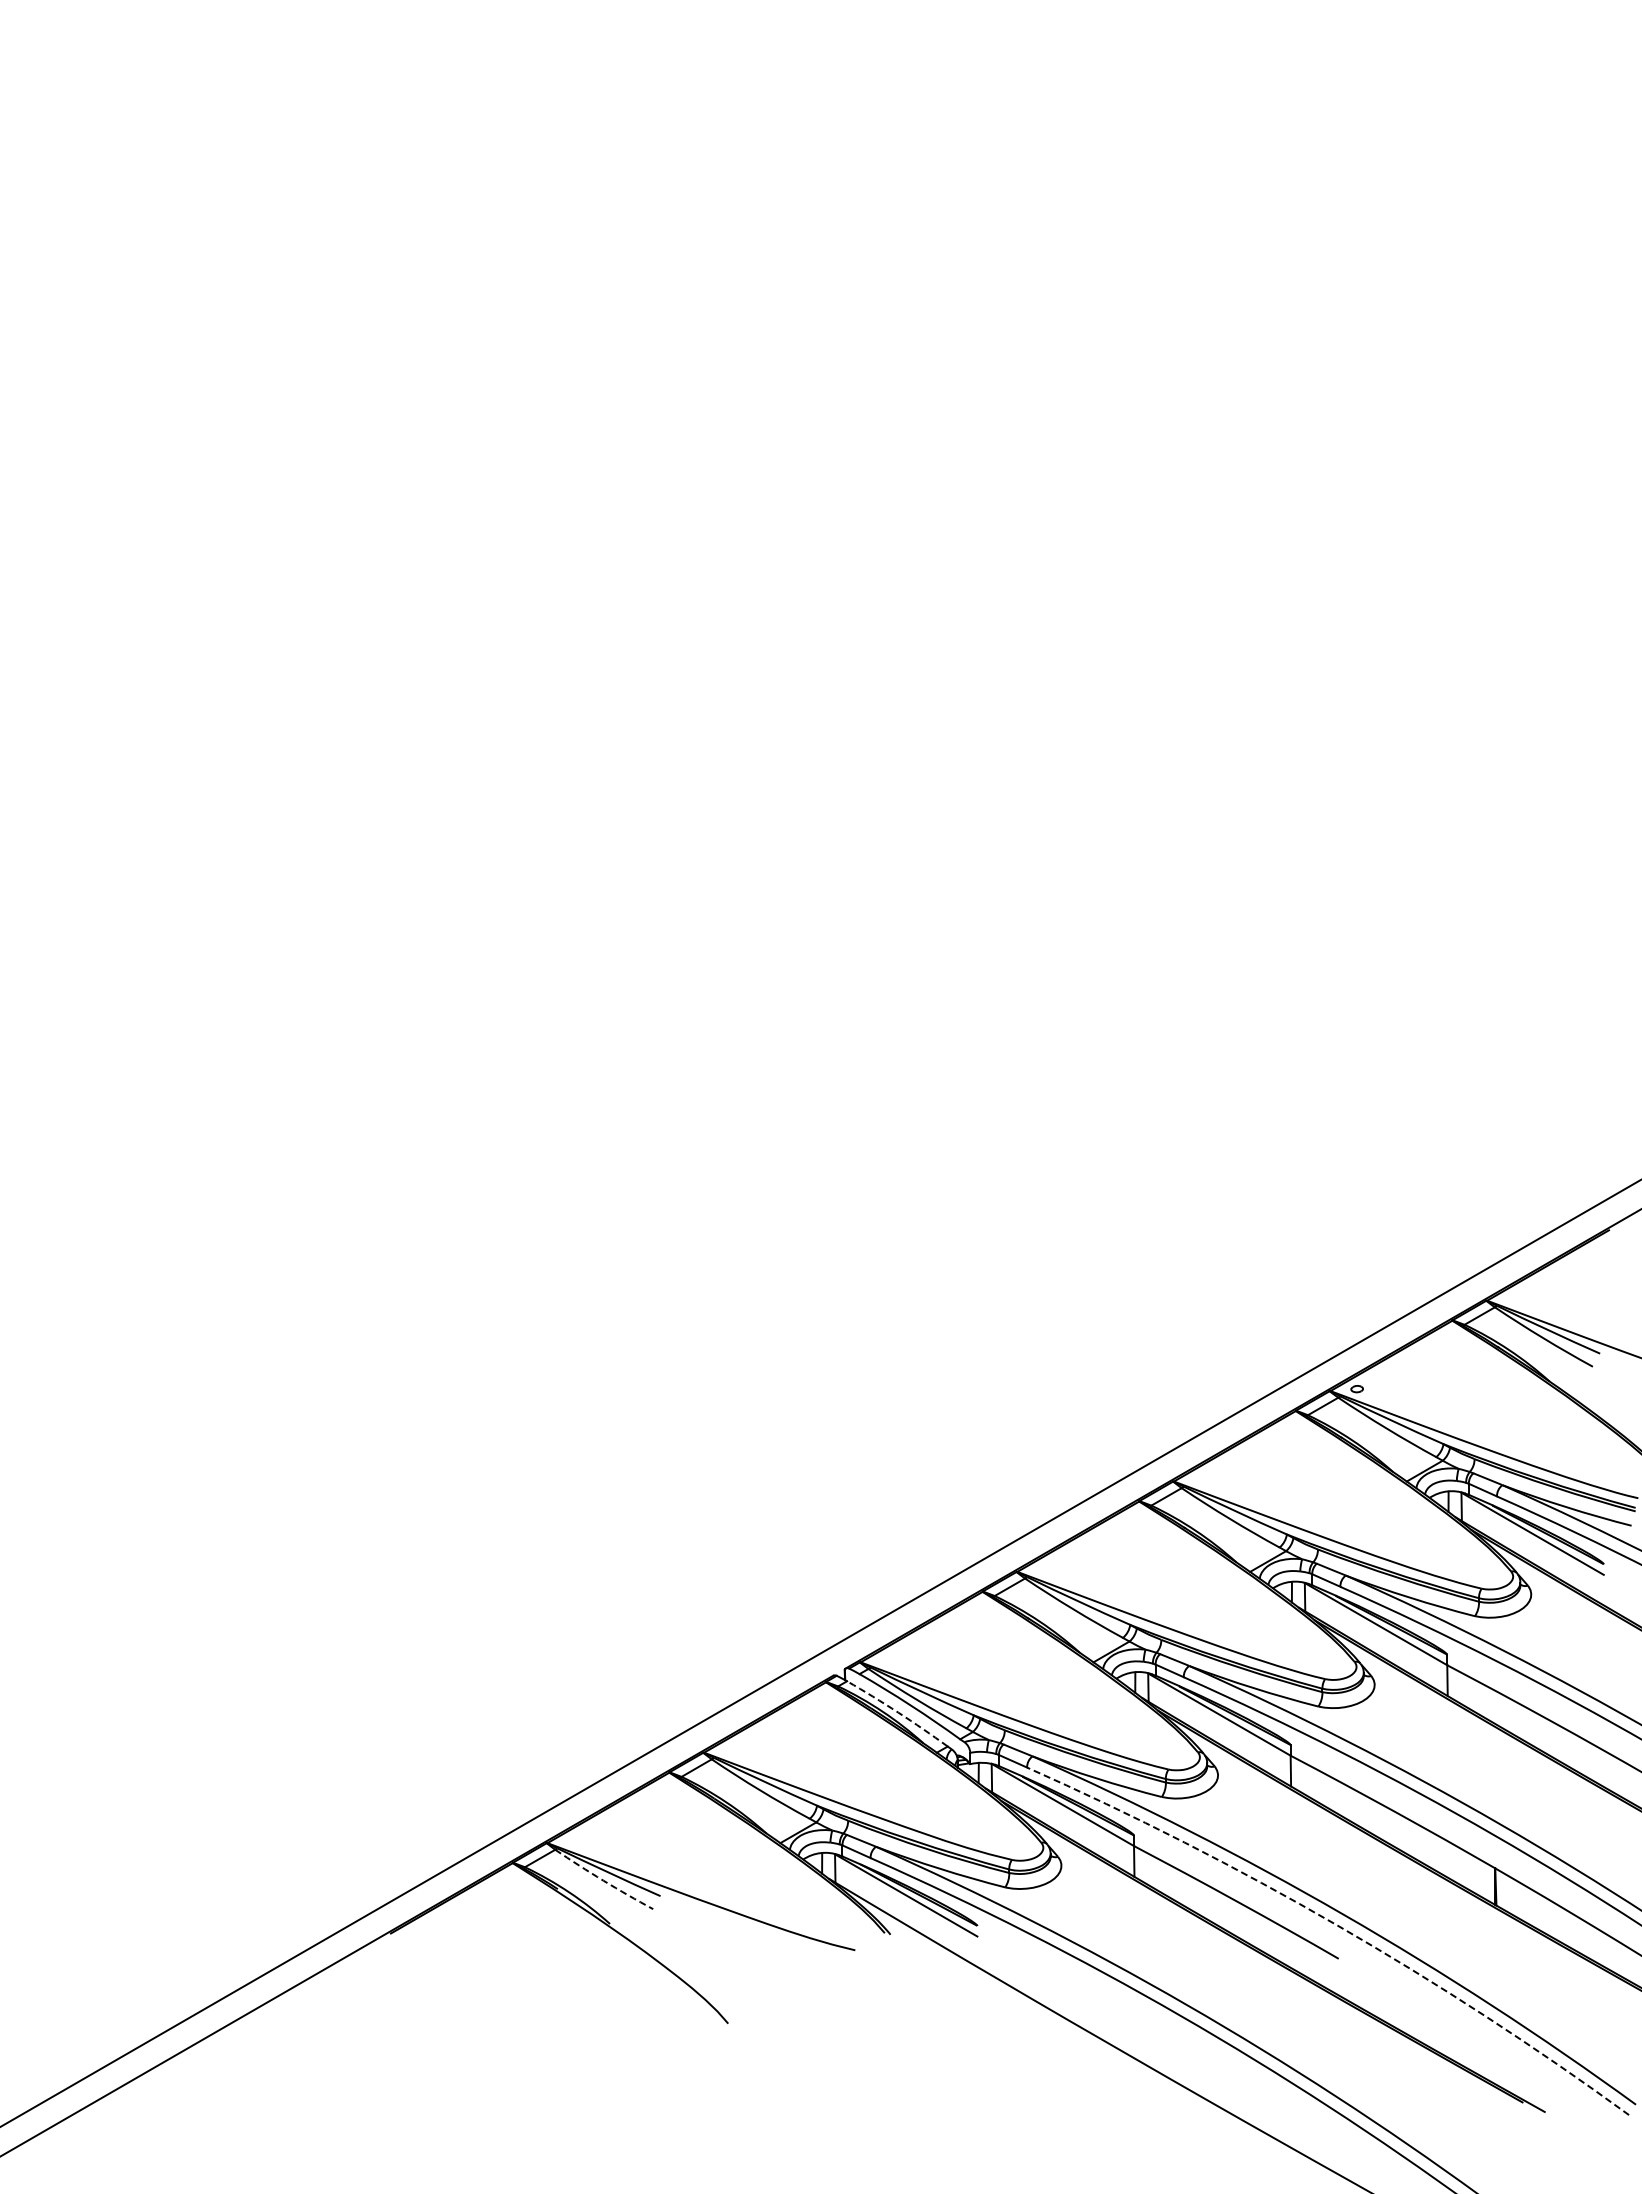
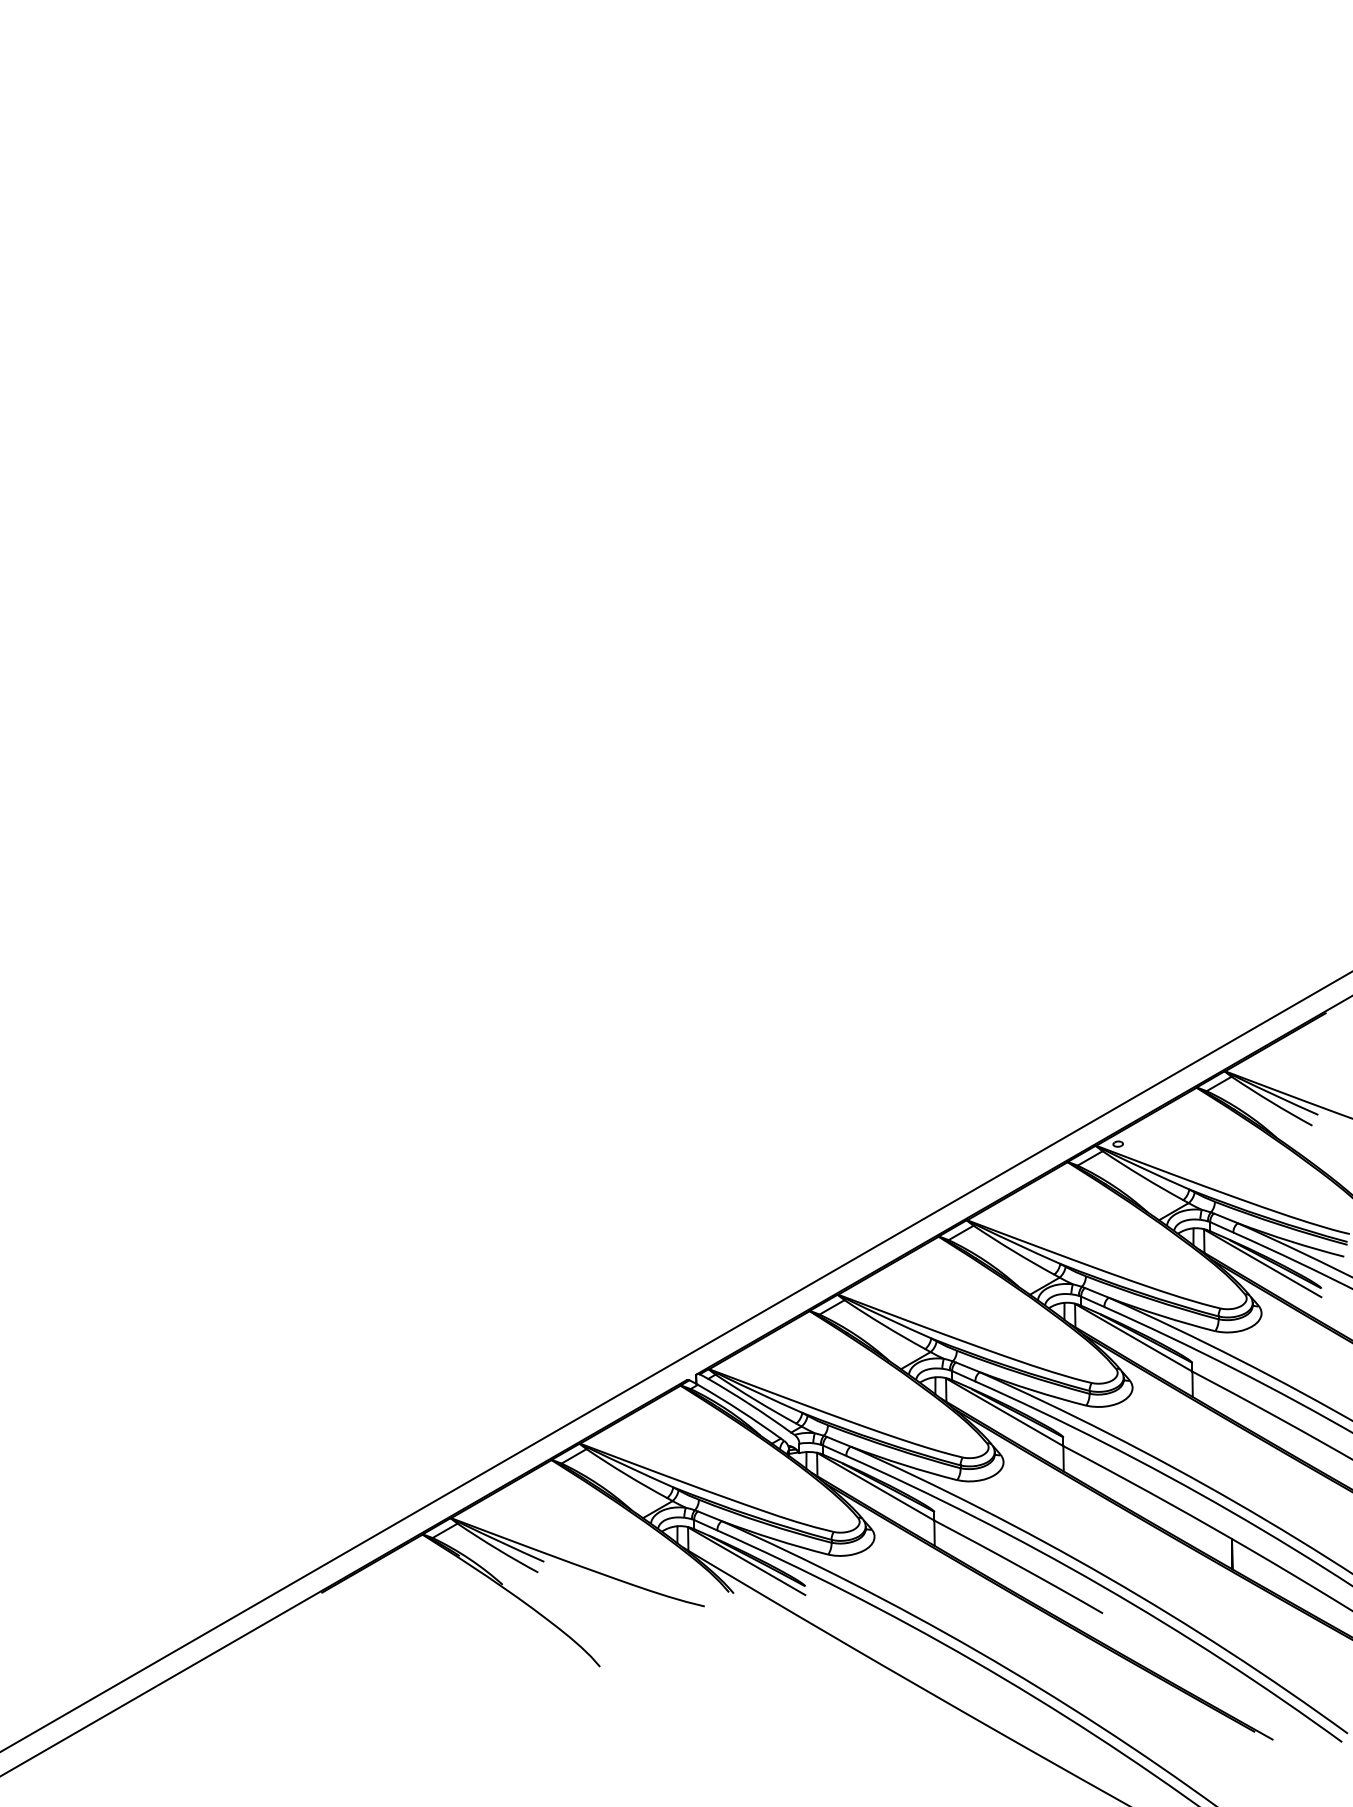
arc: (898, 1712) -> (740, 1410), dashed -> solid
arc: (603, 1880) -> (497, 1548), dashed -> solid
arc: (1337, 1925) -> (1101, 1586), dashed -> solid

